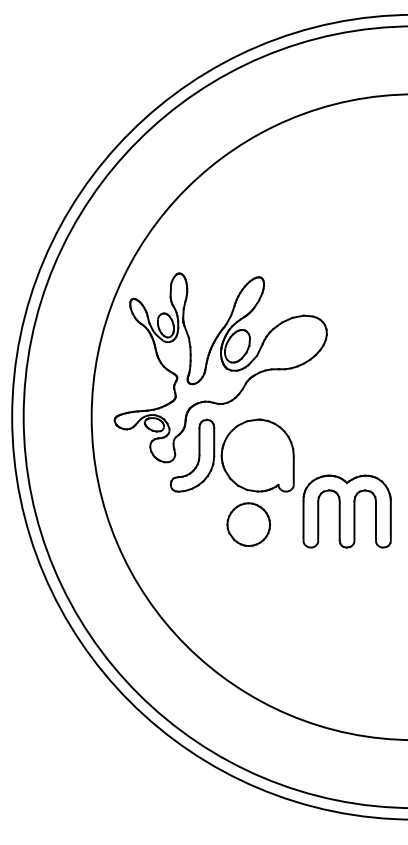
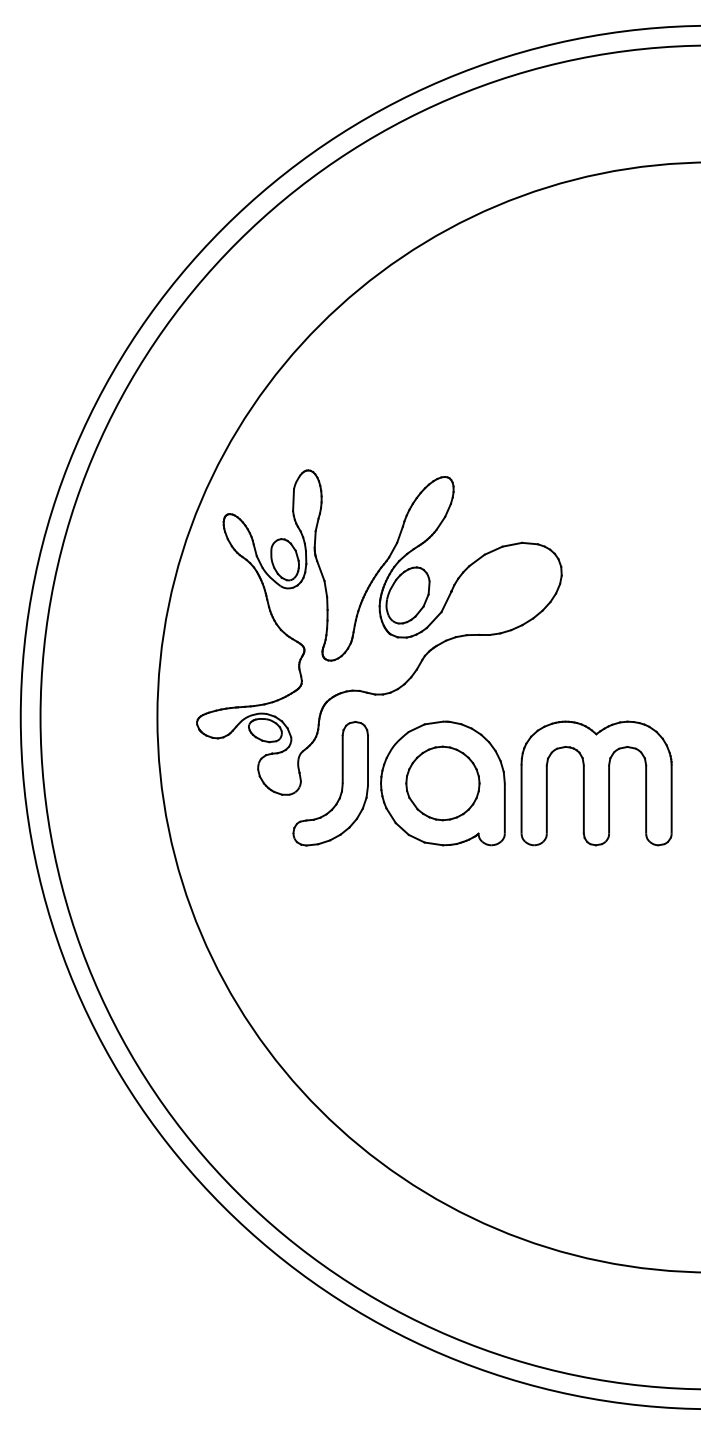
part: (346, 511) -> (595, 783), moved
part: (248, 524) -> (442, 783), moved

